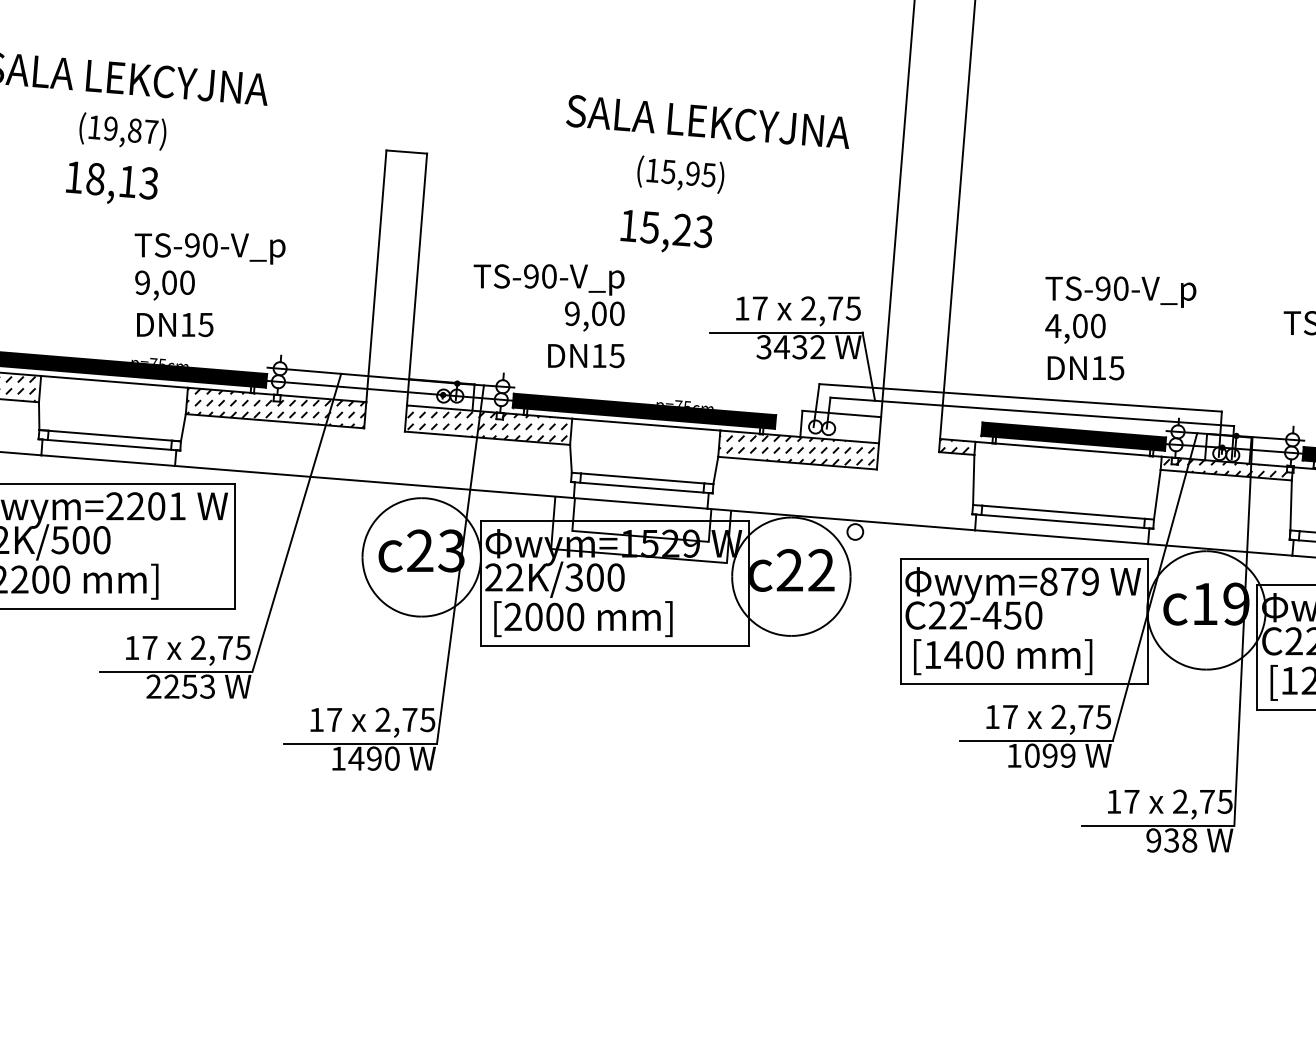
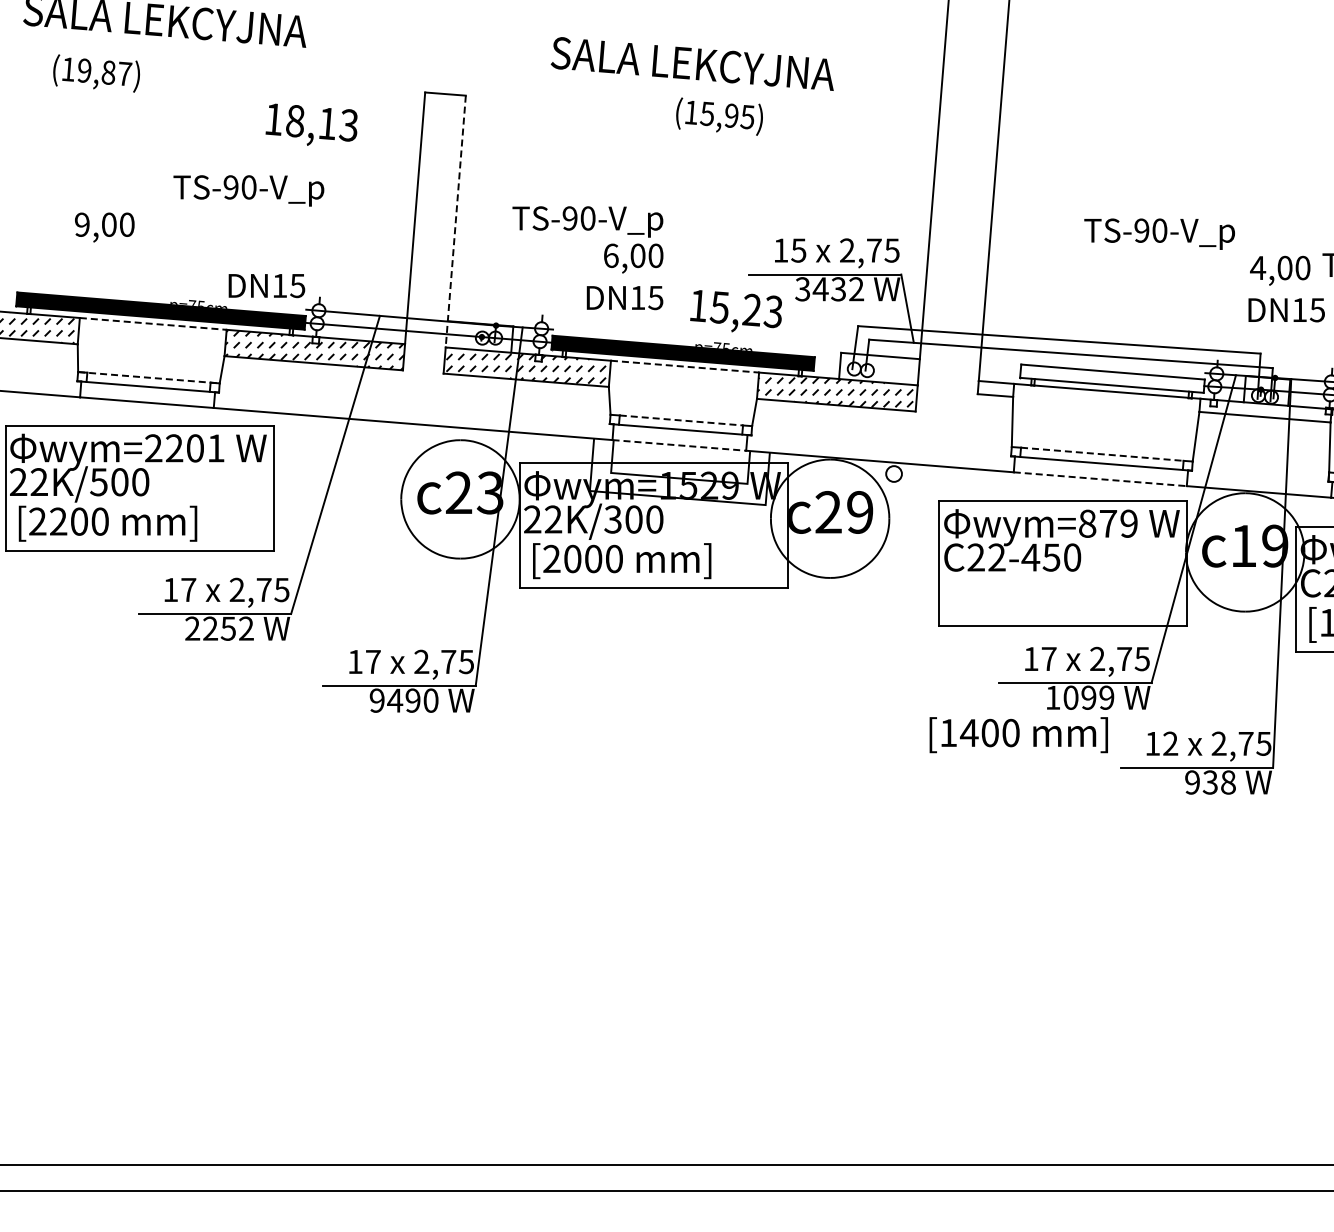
text: (706, 121) -> (691, 63), moved
text: (122, 131) -> (96, 73), moved
text: (111, 182) -> (311, 124), moved
text: (665, 231) -> (735, 311), moved
line: (416, 280) -> (455, 222), solid -> dashed
text: (164, 285) -> (104, 227), moved
text: (759, 308) -> (798, 250), 17 -> 15
text: (571, 313) -> (610, 255), 9,00 -> 6,00
text: (174, 325) -> (266, 286), moved
text: (1075, 328) -> (1280, 270), moved
text: (1085, 368) -> (1286, 310), moved
line: (114, 381) -> (153, 323), solid -> dashed
line: (646, 424) -> (685, 366), solid -> dashed
line: (110, 435) -> (149, 377), solid -> dashed
fill: (1073, 436) -> (1112, 378), removed
hatch: (953, 446) -> (992, 388), removed
hatch: (1225, 468) -> (1264, 410), removed
line: (642, 478) -> (681, 420), solid -> dashed
line: (640, 503) -> (679, 445), solid -> dashed
line: (1063, 512) -> (1102, 454), solid -> dashed
line: (1061, 537) -> (1100, 479), solid -> dashed
text: (821, 570) -> (860, 512), c22 -> c29
text: (1002, 657) -> (1018, 735), moved
text: (206, 686) -> (245, 628), 2253 -> 2252
text: (337, 758) -> (376, 700), 1490 -> 9490
text: (1131, 801) -> (1170, 743), 17 -> 12

